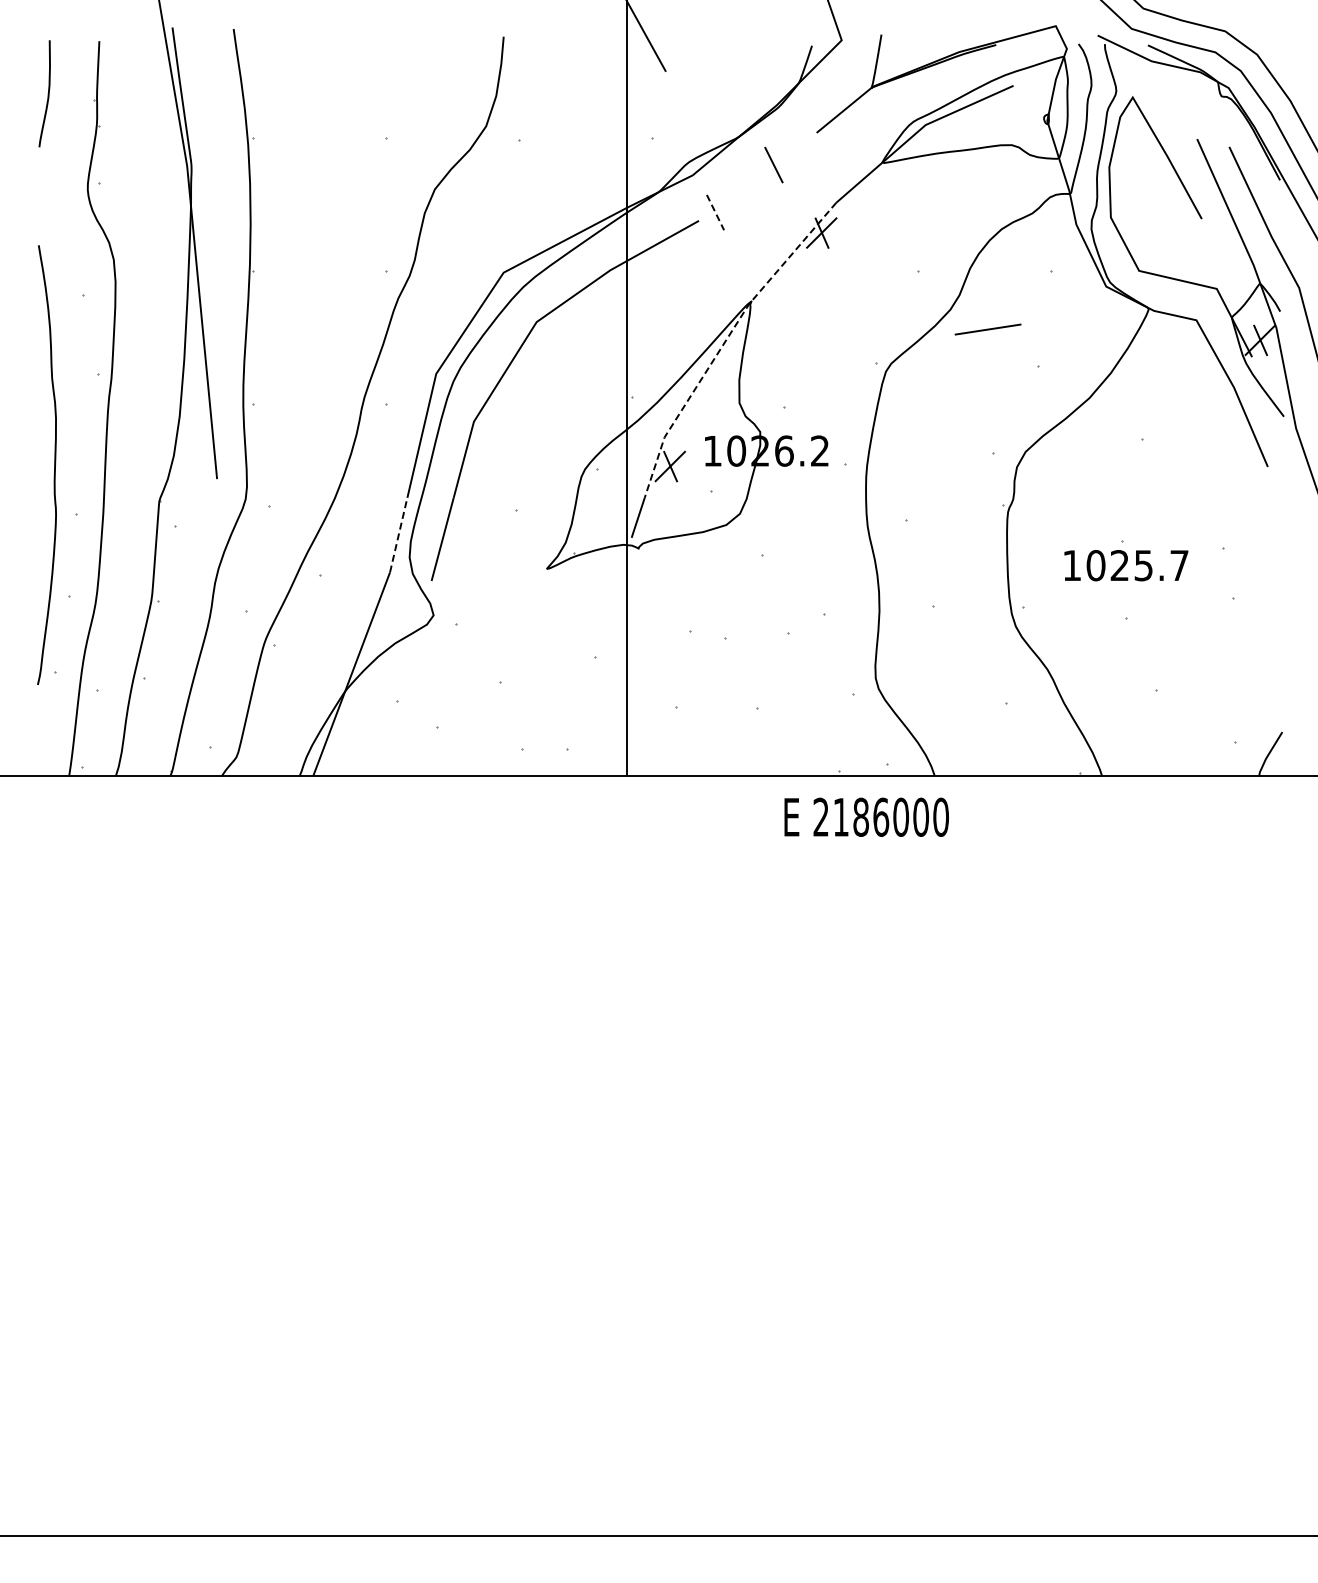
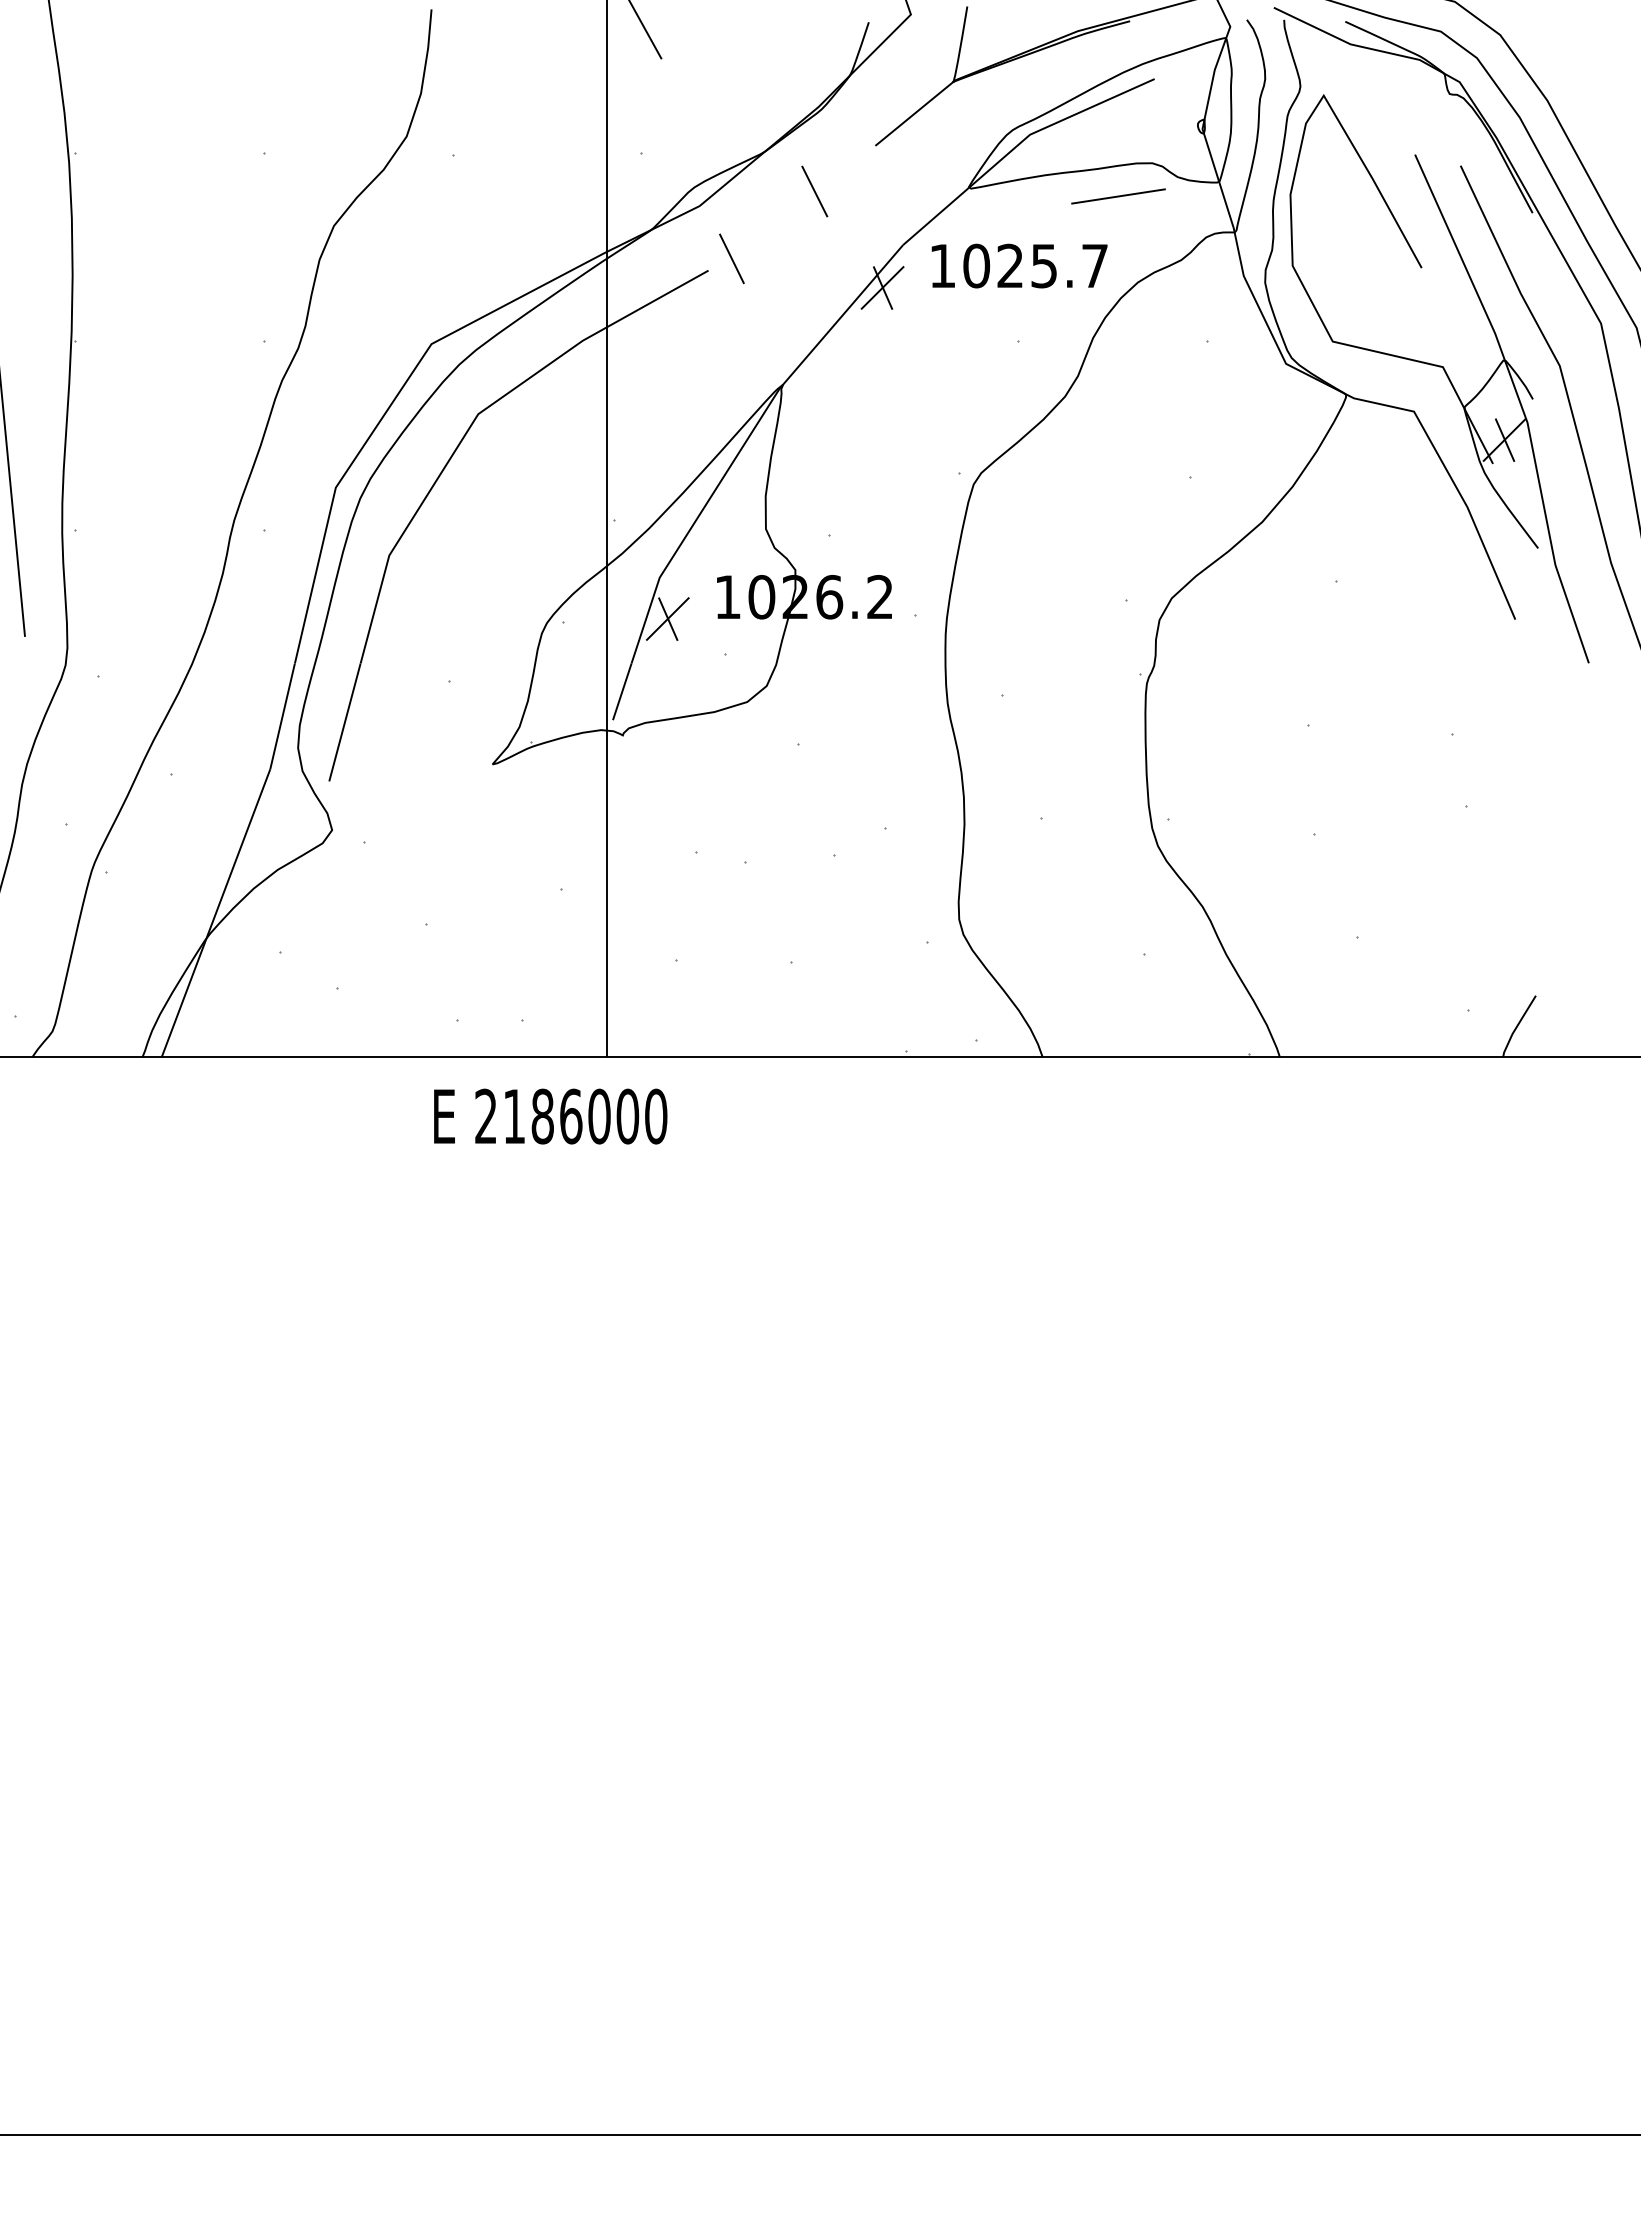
line: (715, 212) -> (731, 258), dashed -> solid
line: (987, 329) -> (1117, 196), moved
line: (725, 341) -> (746, 441), dashed -> solid
line: (398, 534) -> (282, 715), dashed -> solid
text: (1126, 565) -> (1019, 265), moved
text: (866, 816) -> (550, 1115), moved

